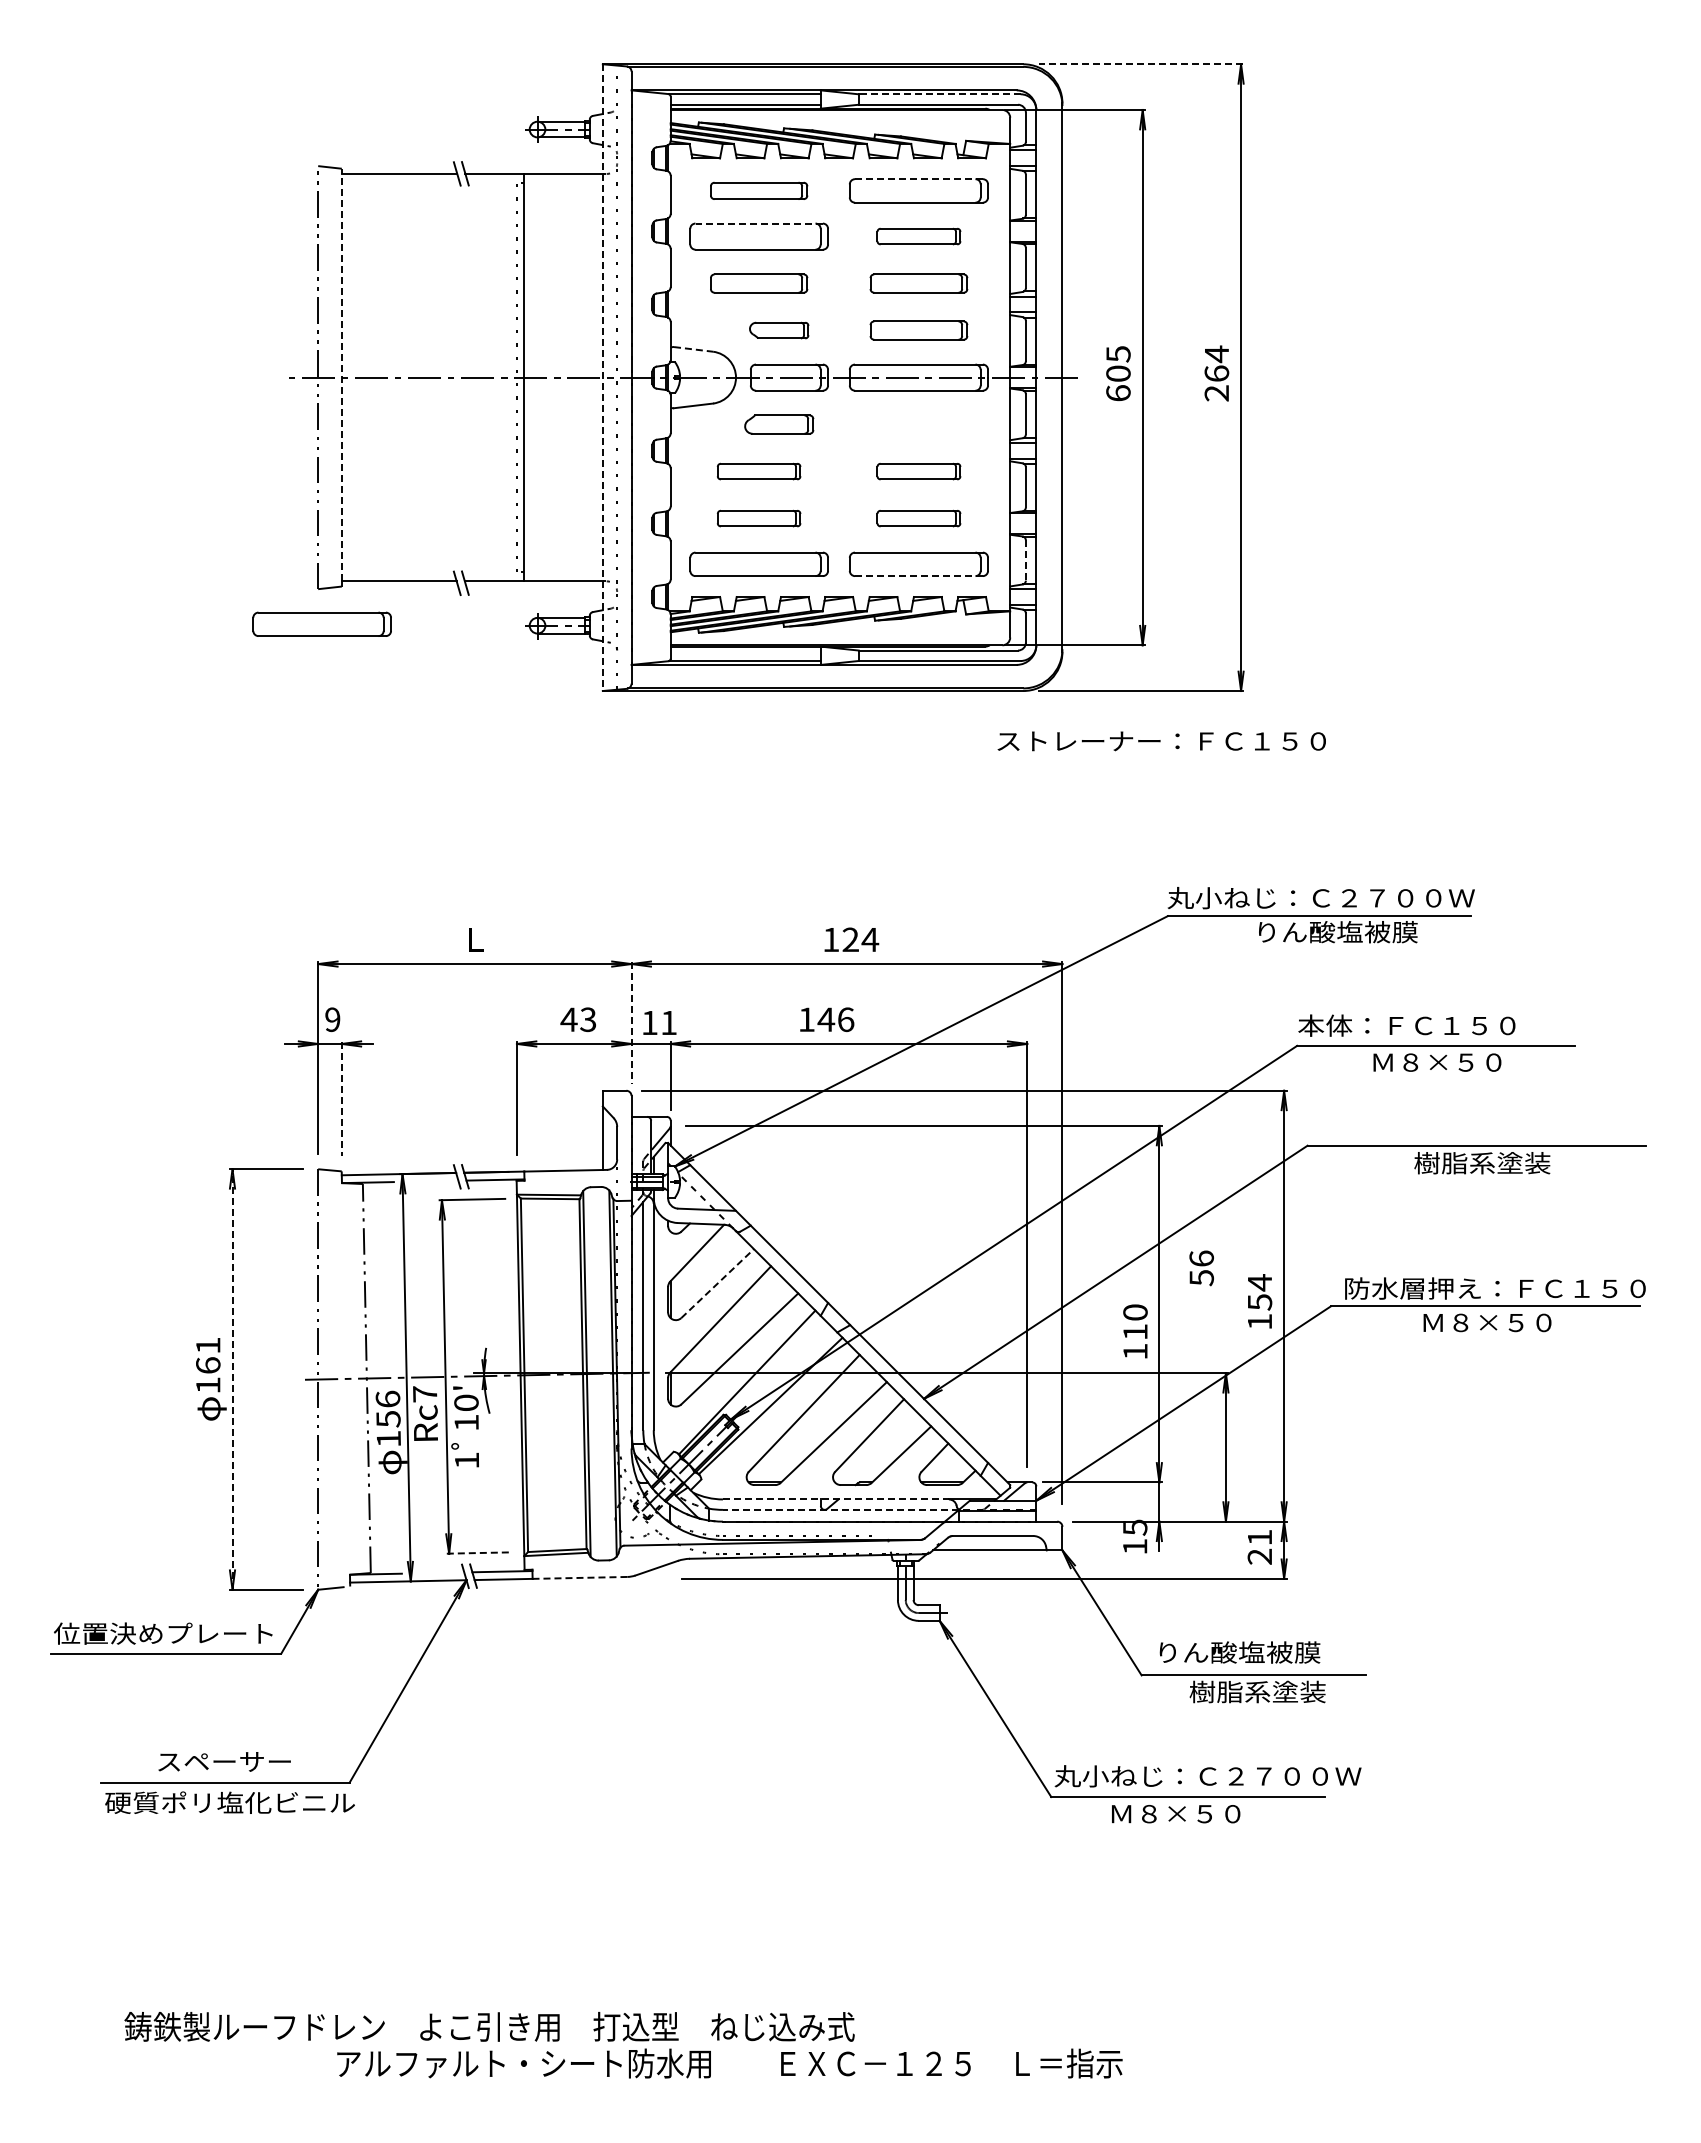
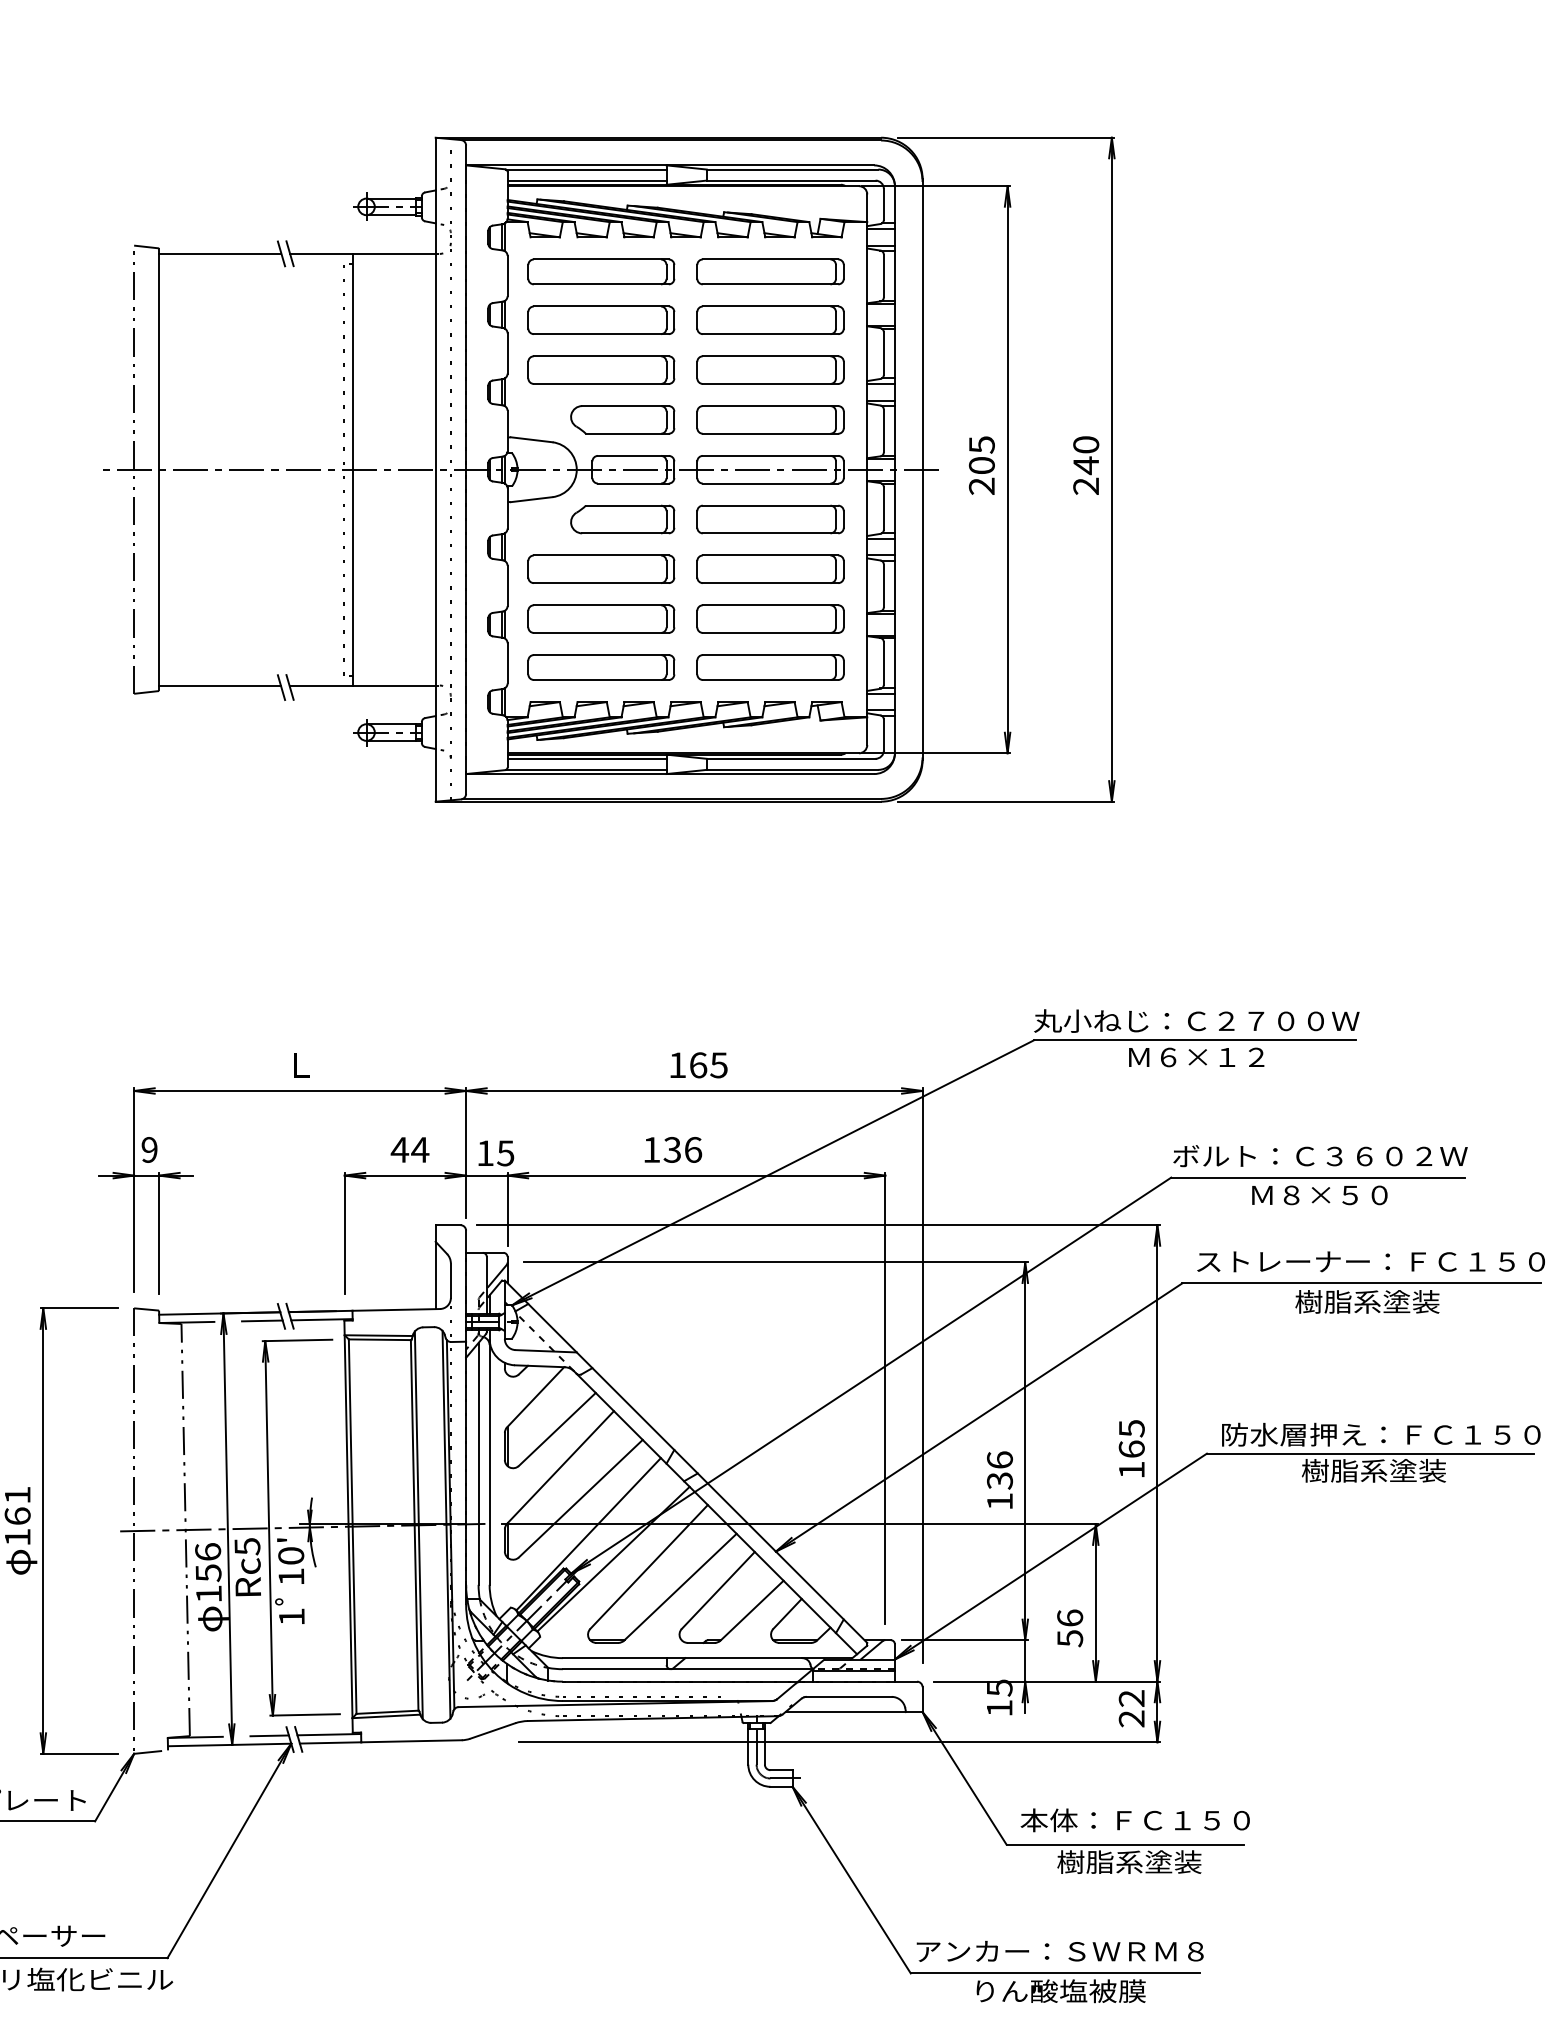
line: (1140, 64) -> (1005, 137), dashed -> solid
line: (939, 94) -> (792, 169), dashed -> solid
line: (918, 179) -> (770, 259), dashed -> solid
part: (758, 190) -> (600, 271), size x1.43
line: (759, 223) -> (601, 306), dashed -> solid
part: (918, 236) -> (770, 320), size x1.67
part: (758, 283) -> (600, 369), size x1.43
part: (918, 283) -> (770, 369), size x1.43
part: (778, 330) -> (621, 419), size x1.67
part: (918, 330) -> (770, 419), size x1.43
line: (693, 349) -> (531, 439), dashed -> solid
text: (1216, 363) -> (1085, 454), 264 -> 240
line: (341, 377) -> (158, 469), dashed -> solid
line: (602, 378) -> (435, 470), dashed -> solid
text: (1118, 393) -> (981, 486), 605 -> 205
part: (778, 424) -> (621, 519), size x1.43
part: (918, 424) -> (770, 519), added
part: (758, 471) -> (600, 569), size x1.67
part: (918, 471) -> (770, 569), size x1.67
part: (758, 518) -> (600, 618), size x1.67
part: (918, 518) -> (770, 618), size x1.67
line: (1025, 560) -> (883, 663), dashed -> solid
line: (918, 576) -> (770, 680), dashed -> solid
part: (321, 623) -> (137, 730), removed
line: (745, 650) -> (586, 758), added
text: (1161, 741) -> (1370, 1261), moved
text: (1337, 932) -> (1213, 1057), りん酸塩被膜 -> Ｍ６×１２
text: (860, 939) -> (708, 1064), 124 -> 165
text: (587, 1019) -> (419, 1149), 43 -> 44
text: (826, 1019) -> (672, 1149), 146 -> 136
line: (631, 1023) -> (466, 1153), dashed -> solid
text: (668, 1023) -> (505, 1153), 11 -> 15
text: (1437, 1025) -> (1319, 1156), 本体：ＦＣ１５０ -> ボルト：Ｃ３６０２Ｗ
line: (341, 1099) -> (158, 1234), dashed -> solid
line: (439, 1180) -> (262, 1320), added
text: (1201, 1268) -> (1069, 1628), moved
line: (718, 1283) -> (558, 1429), dashed -> solid
text: (1259, 1292) -> (1131, 1438), 154 -> 165
text: (1135, 1322) -> (999, 1470), 110 -> 136
text: (1488, 1322) -> (1373, 1470), Ｍ８×５０ -> 樹脂系塗装
line: (232, 1379) -> (43, 1531), dashed -> solid
text: (425, 1394) -> (247, 1546), Rc7 -> Rc5
line: (835, 1499) -> (682, 1658), dashed -> solid
line: (840, 1509) -> (687, 1668), dashed -> solid
text: (1259, 1537) -> (1131, 1698), 21 -> 22
line: (479, 1553) -> (305, 1715), dashed -> solid
line: (446, 1572) -> (270, 1735), added
line: (579, 1577) -> (410, 1740), dashed -> solid
text: (1263, 1652) -> (1135, 1820), りん酸塩被膜 -> 本体：ＦＣ１５０
text: (1207, 1776) -> (1076, 1951), 丸小ねじ：Ｃ２７００Ｗ -> アンカー：ＳＷＲＭ８
text: (1192, 1813) -> (1060, 1990), Ｍ８×５０ -> りん酸塩被膜

